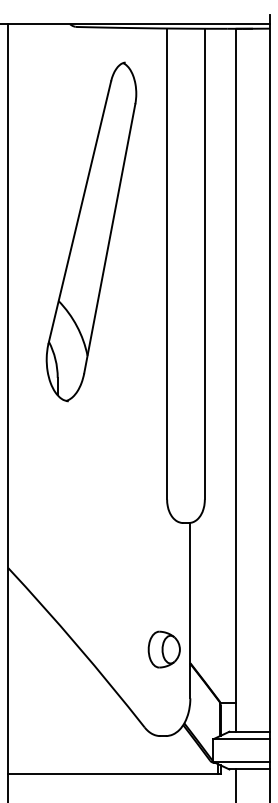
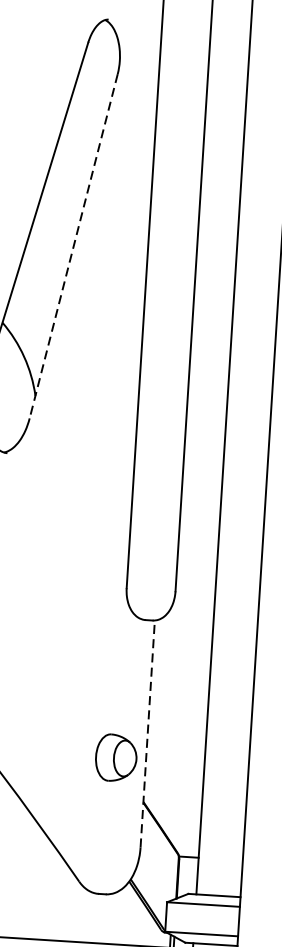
line: (109, 239) -> (73, 247), solid -> dashed
line: (190, 610) -> (147, 733), solid -> dashed
part: (163, 649) -> (115, 757), moved

